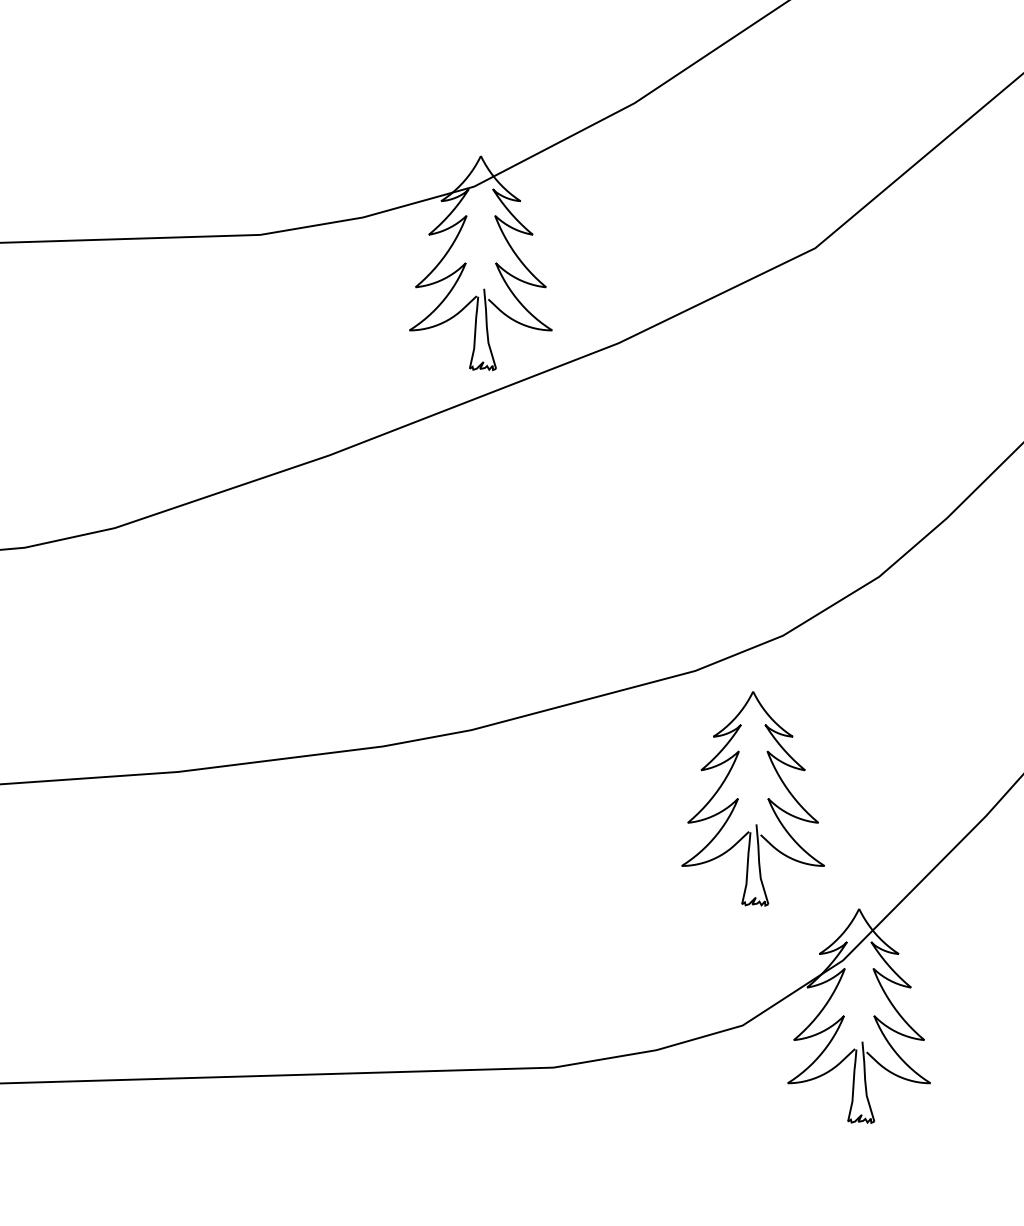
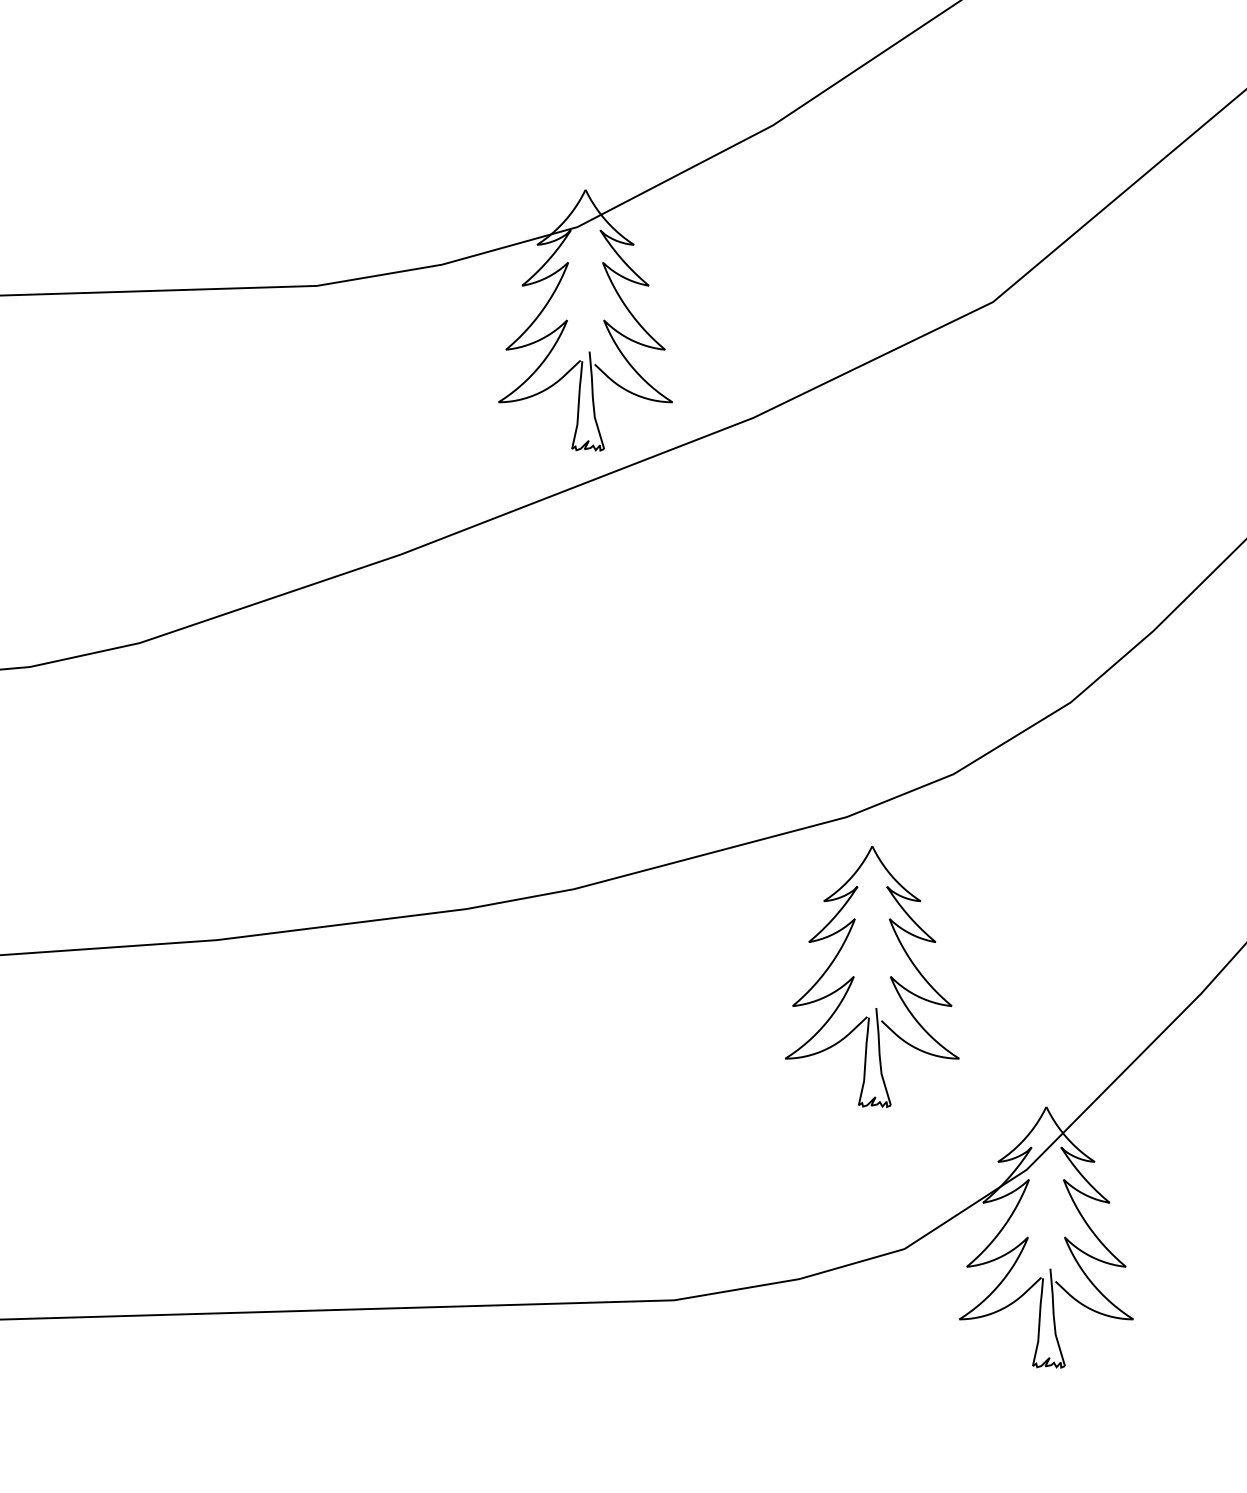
part: (738, 799) -> (854, 977), moved

